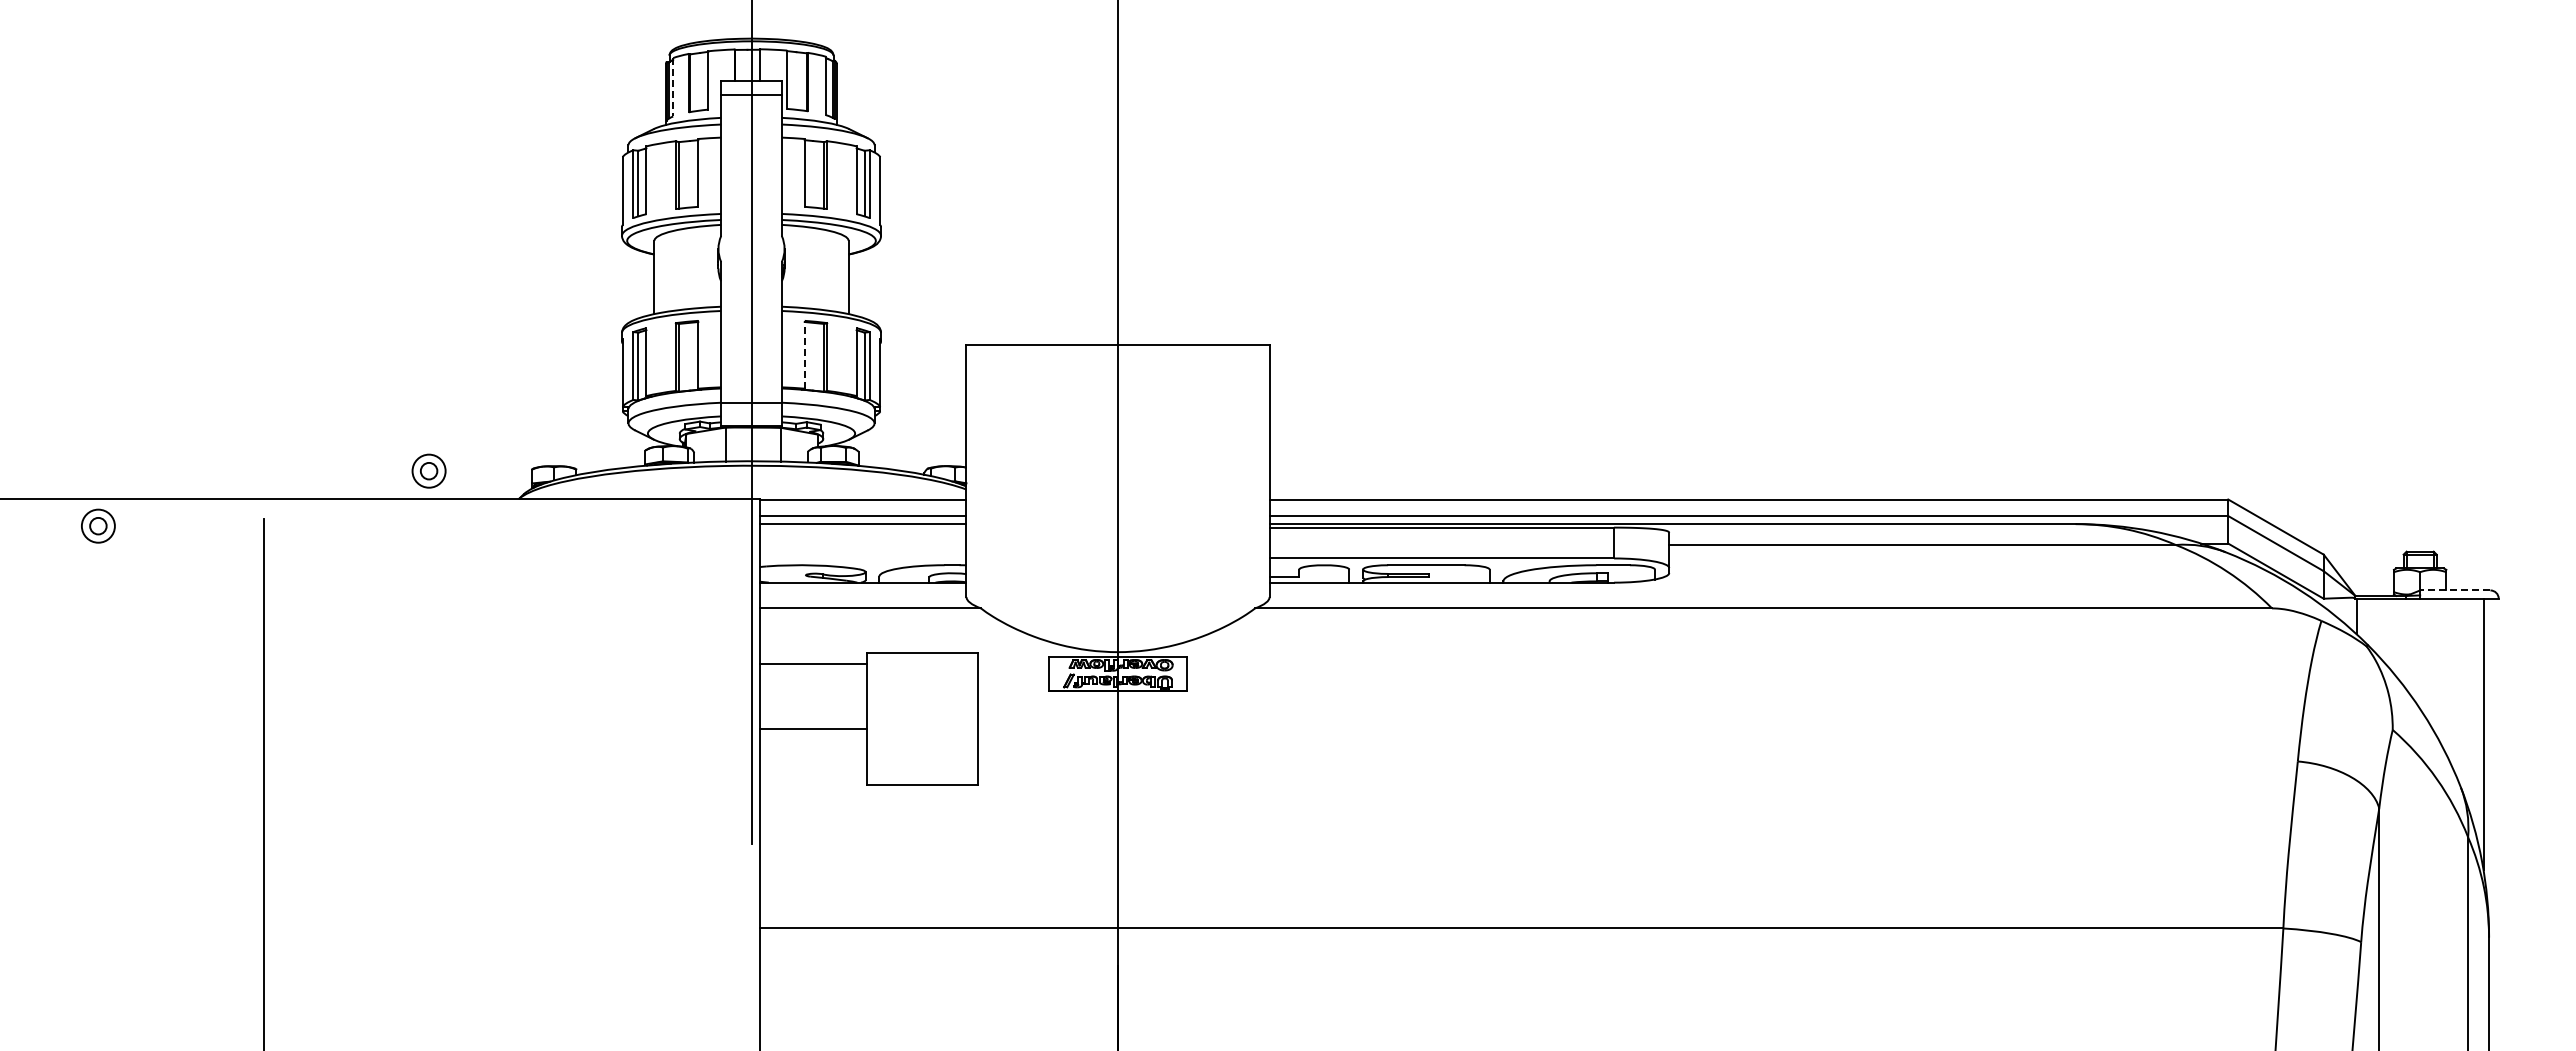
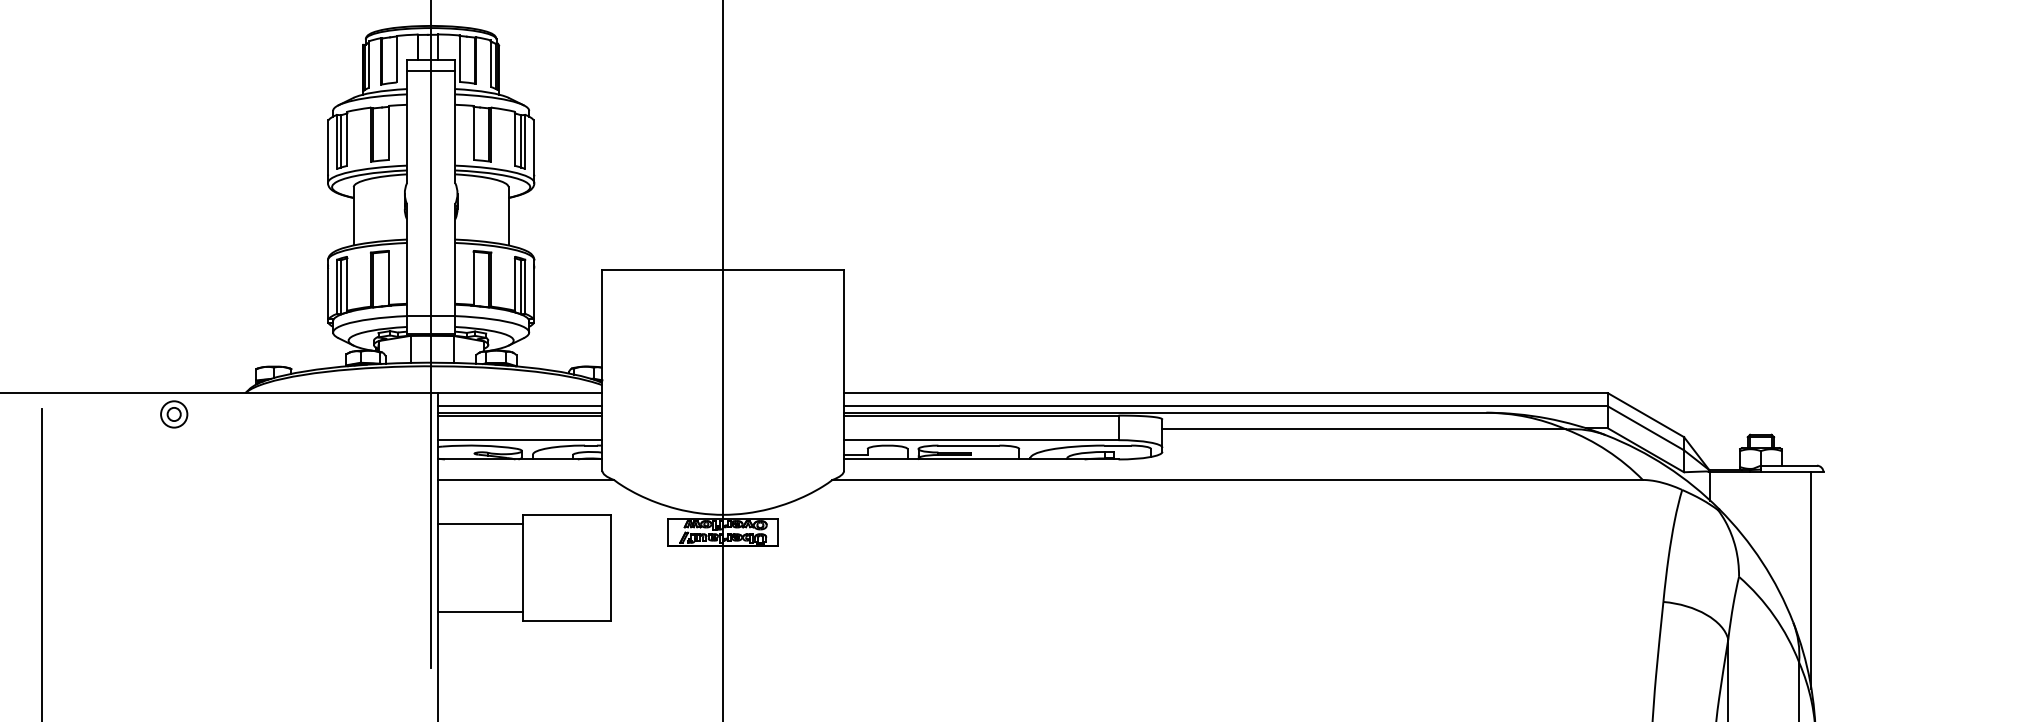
line: (673, 87) -> (368, 64), dashed -> solid
line: (804, 354) -> (473, 277), dashed -> solid
part: (428, 470) -> (173, 413), moved
line: (862, 527) -> (519, 415), added
line: (862, 558) -> (519, 440), added
line: (2454, 590) -> (1788, 465), dashed -> solid
line: (813, 729) -> (480, 612), moved

